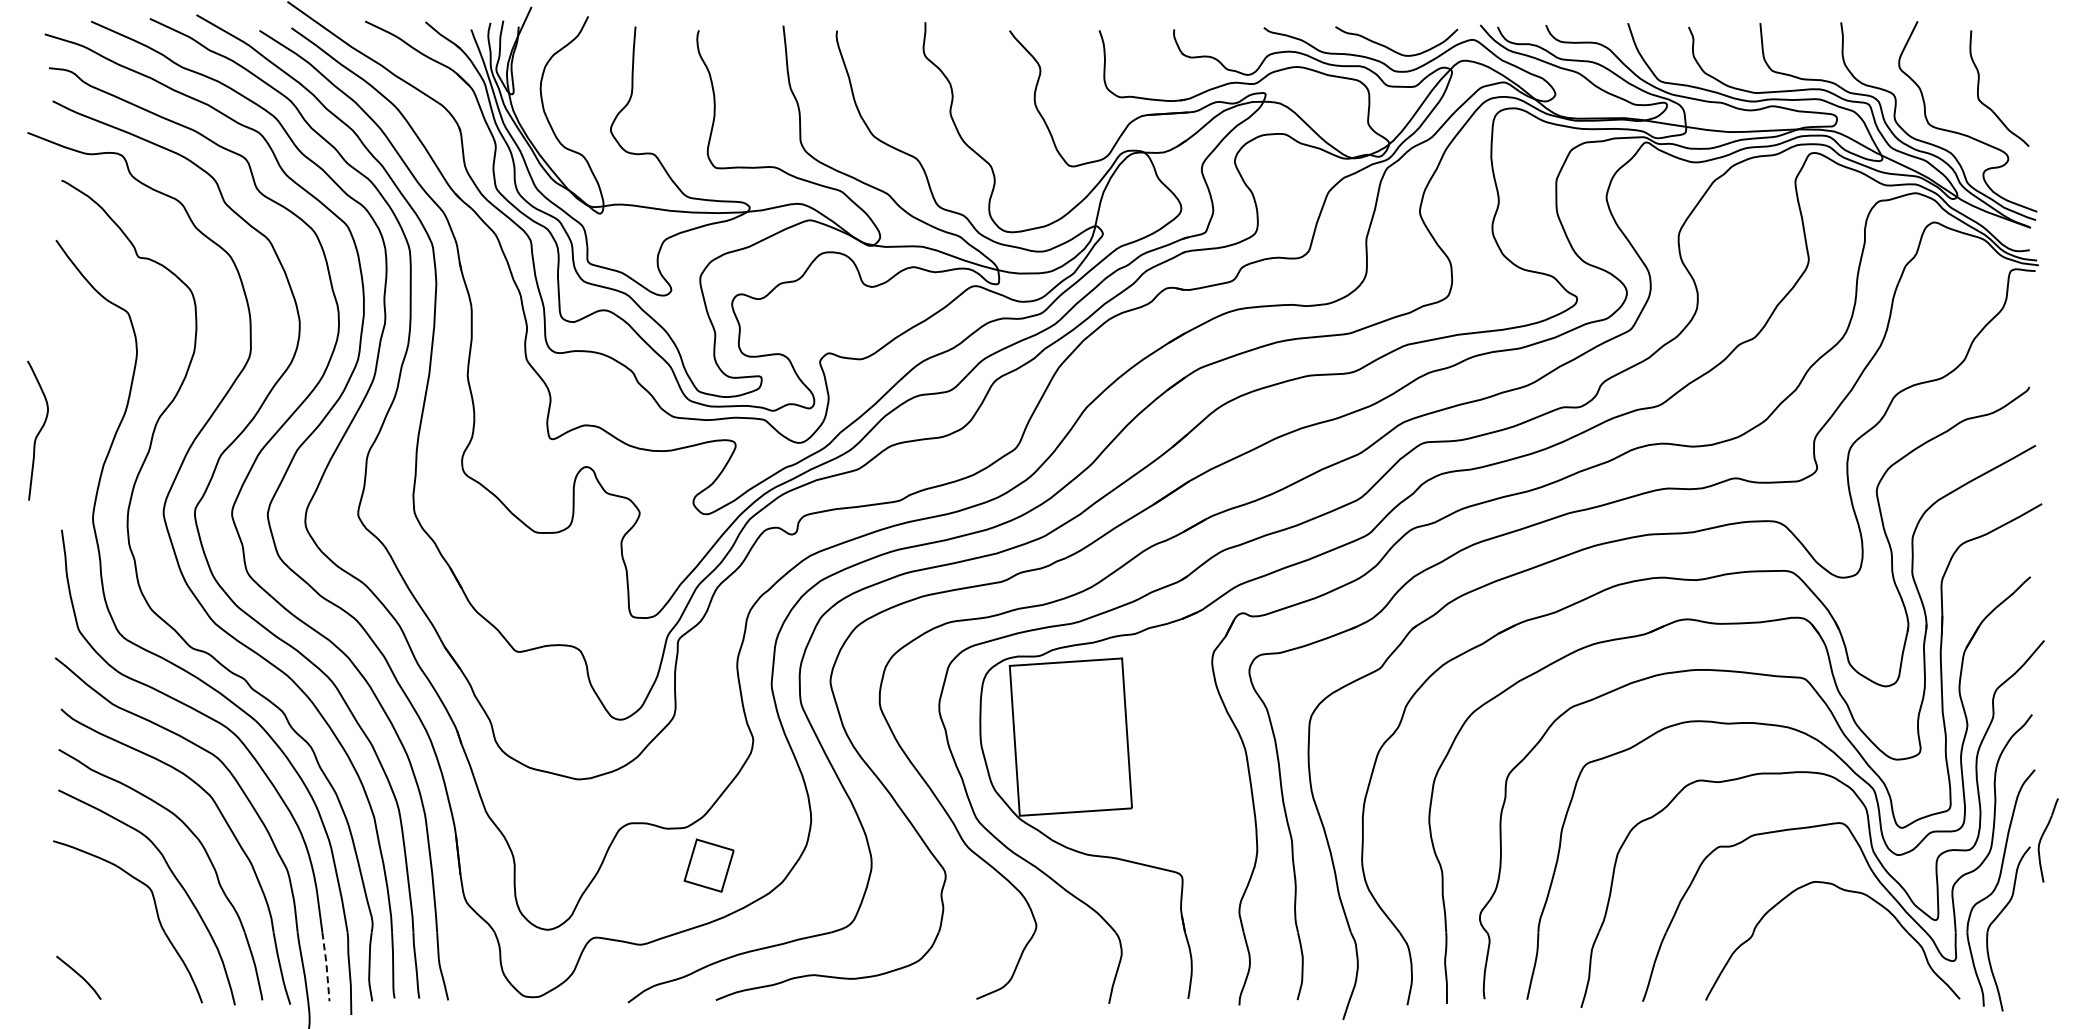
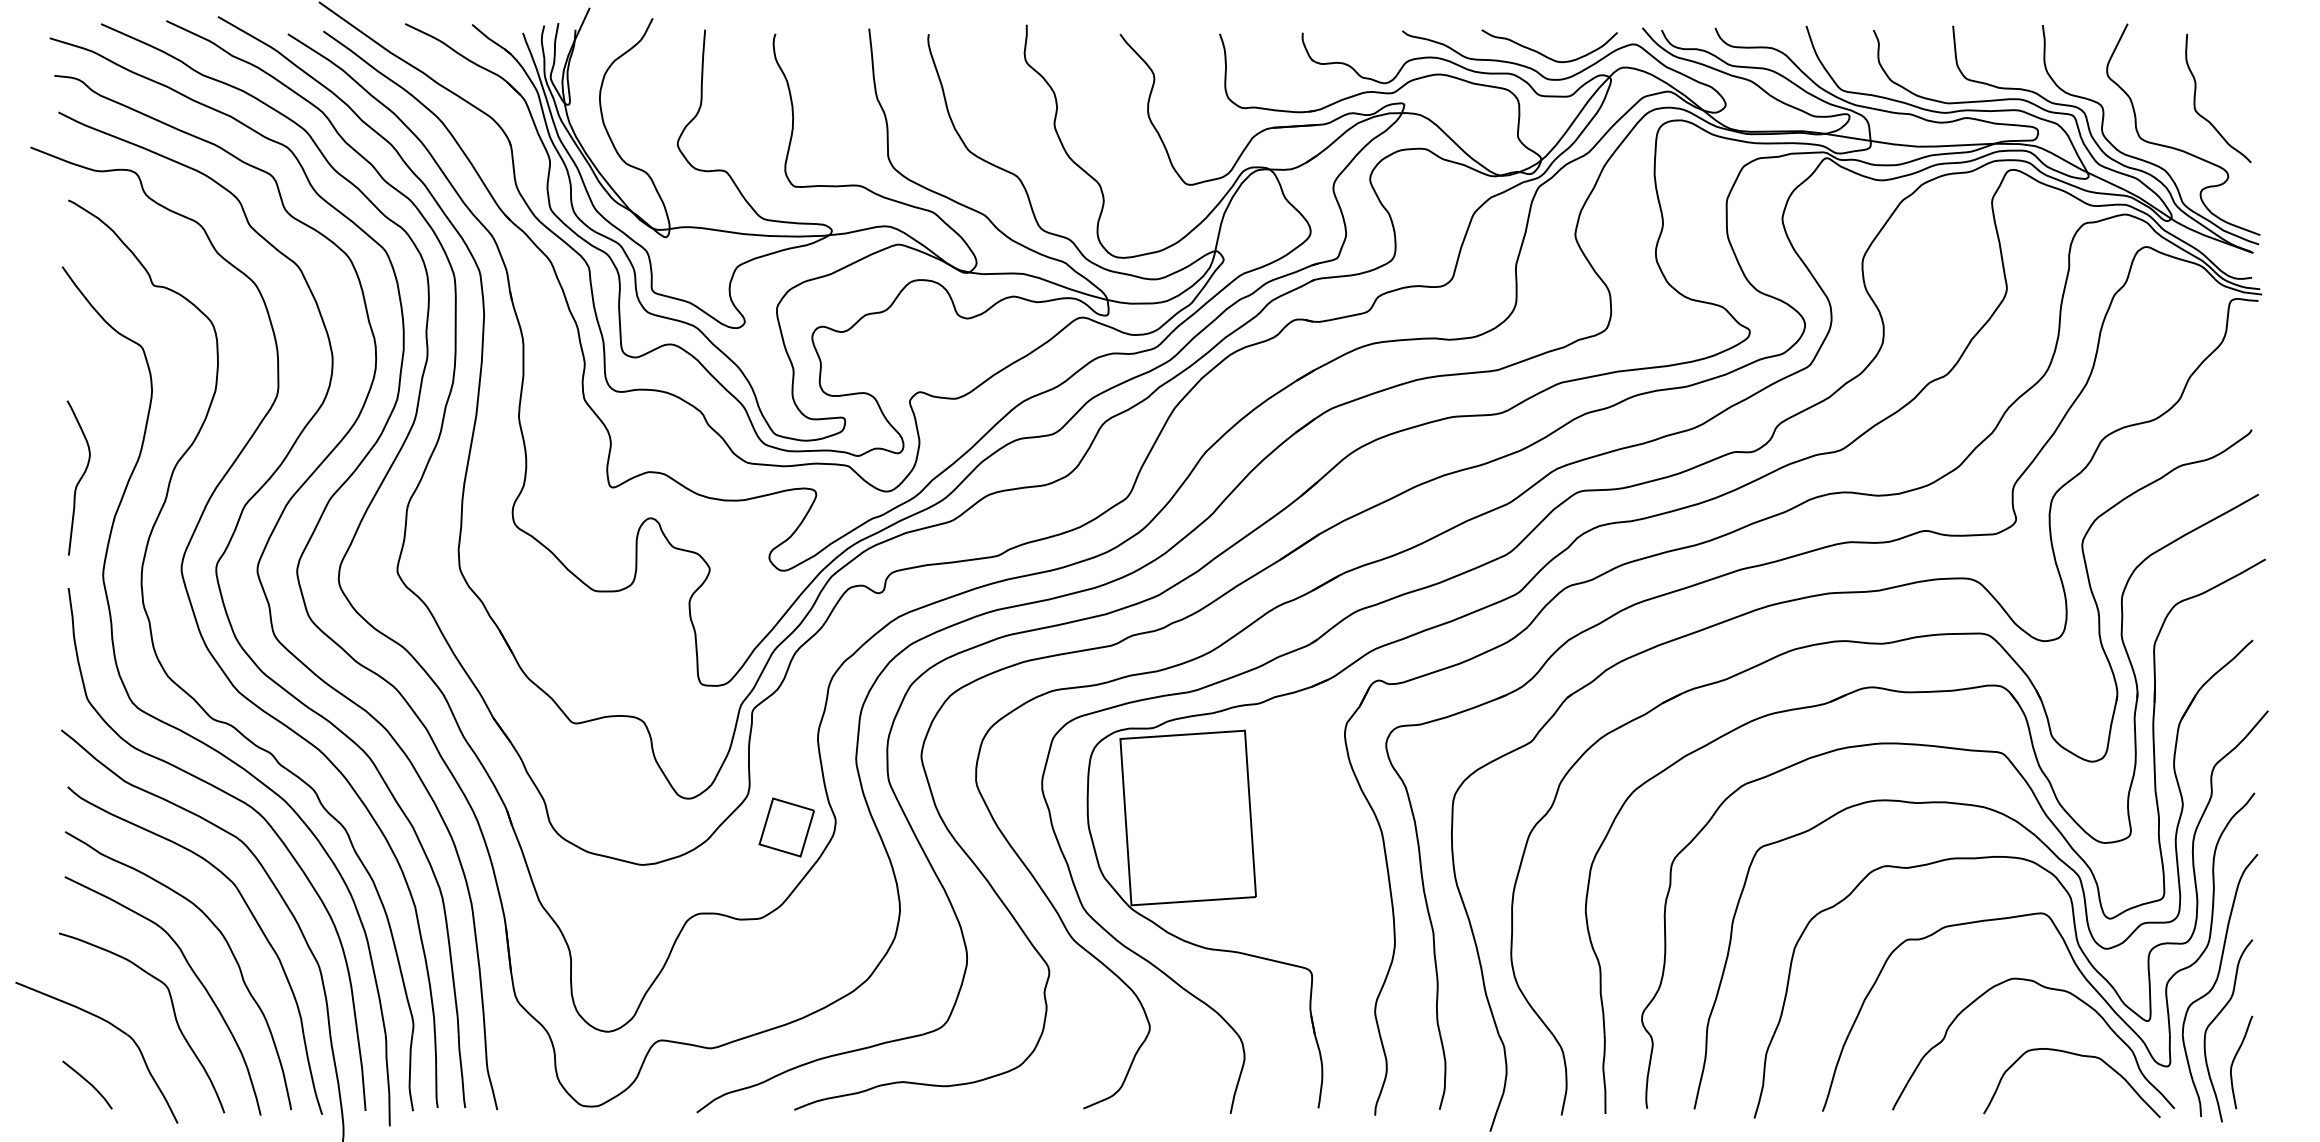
curve: (38, 431) -> (79, 478), moved
part: (2047, 840) -> (2240, 1062), moved
part: (708, 865) -> (786, 827), moved
part: (103, 926) -> (114, 1028), added
curve: (1871, 951) -> (2076, 1055), added
line: (326, 967) -> (362, 1073), dashed -> solid

